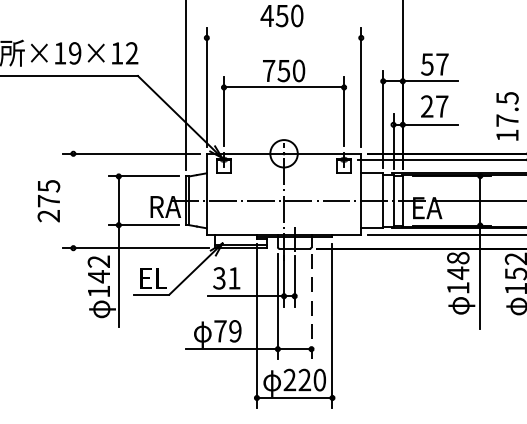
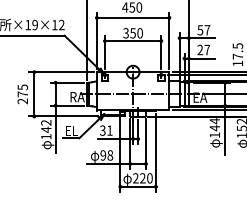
line: (284, 37) -> (133, 17), added
text: (267, 71) -> (125, 33), 750 -> 350
line: (73, 201) -> (34, 94), added
text: (457, 258) -> (214, 121), 148 -> 144
line: (312, 305) -> (146, 143), dashed -> solid
text: (227, 331) -> (106, 155), 79 -> 98

